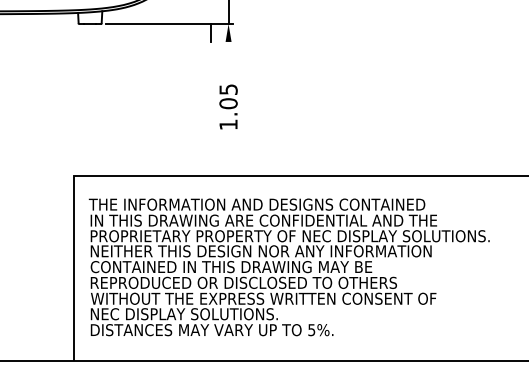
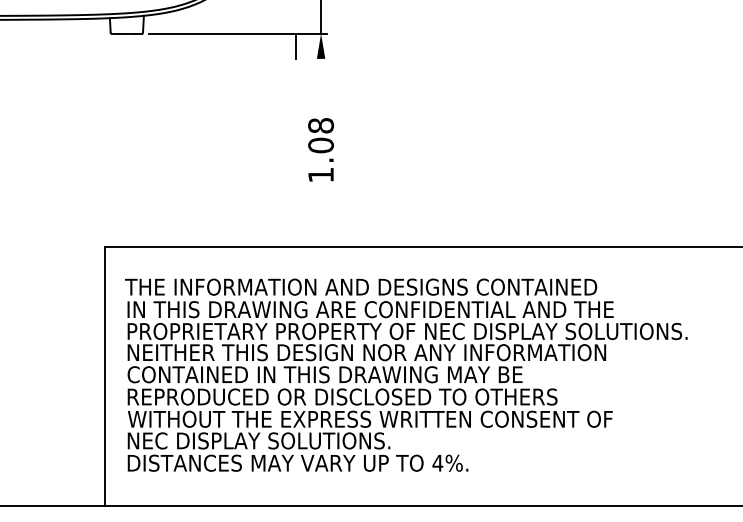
text: (228, 89) -> (321, 125), 1.05 -> 1.08
text: (311, 330) -> (437, 463), 5%. -> 4%.

